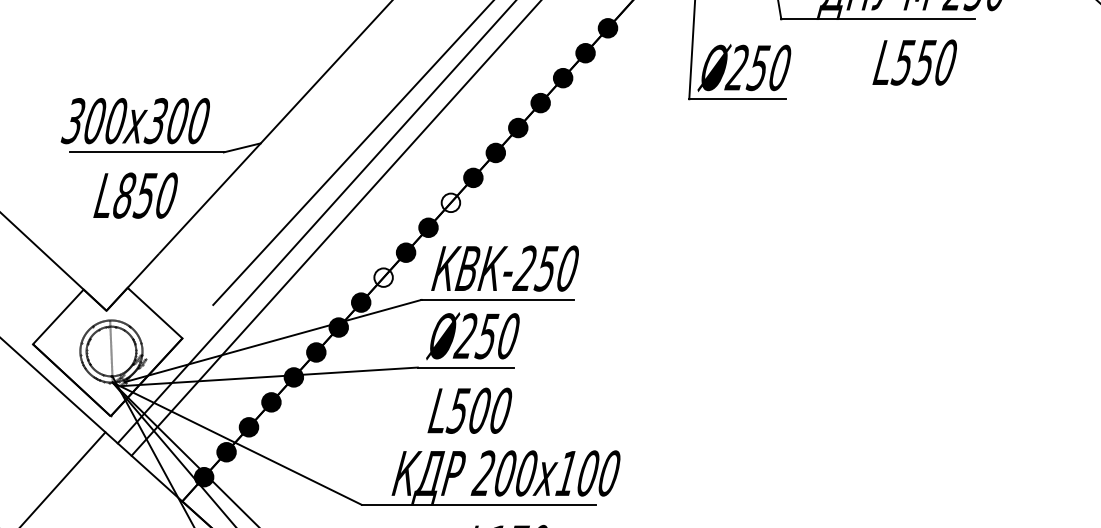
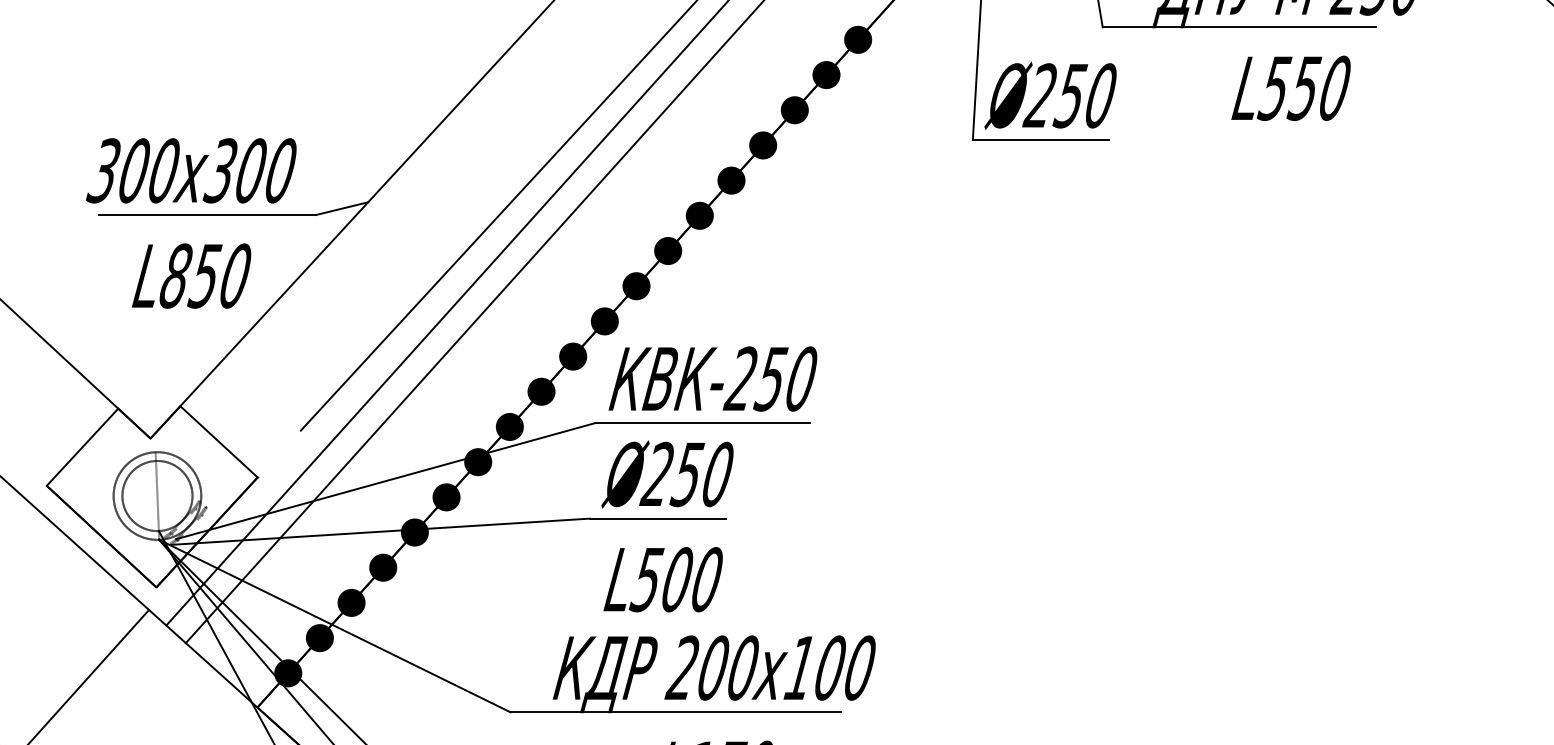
fill: (450, 202) -> (635, 285), added
fill: (383, 277) -> (541, 391), added

